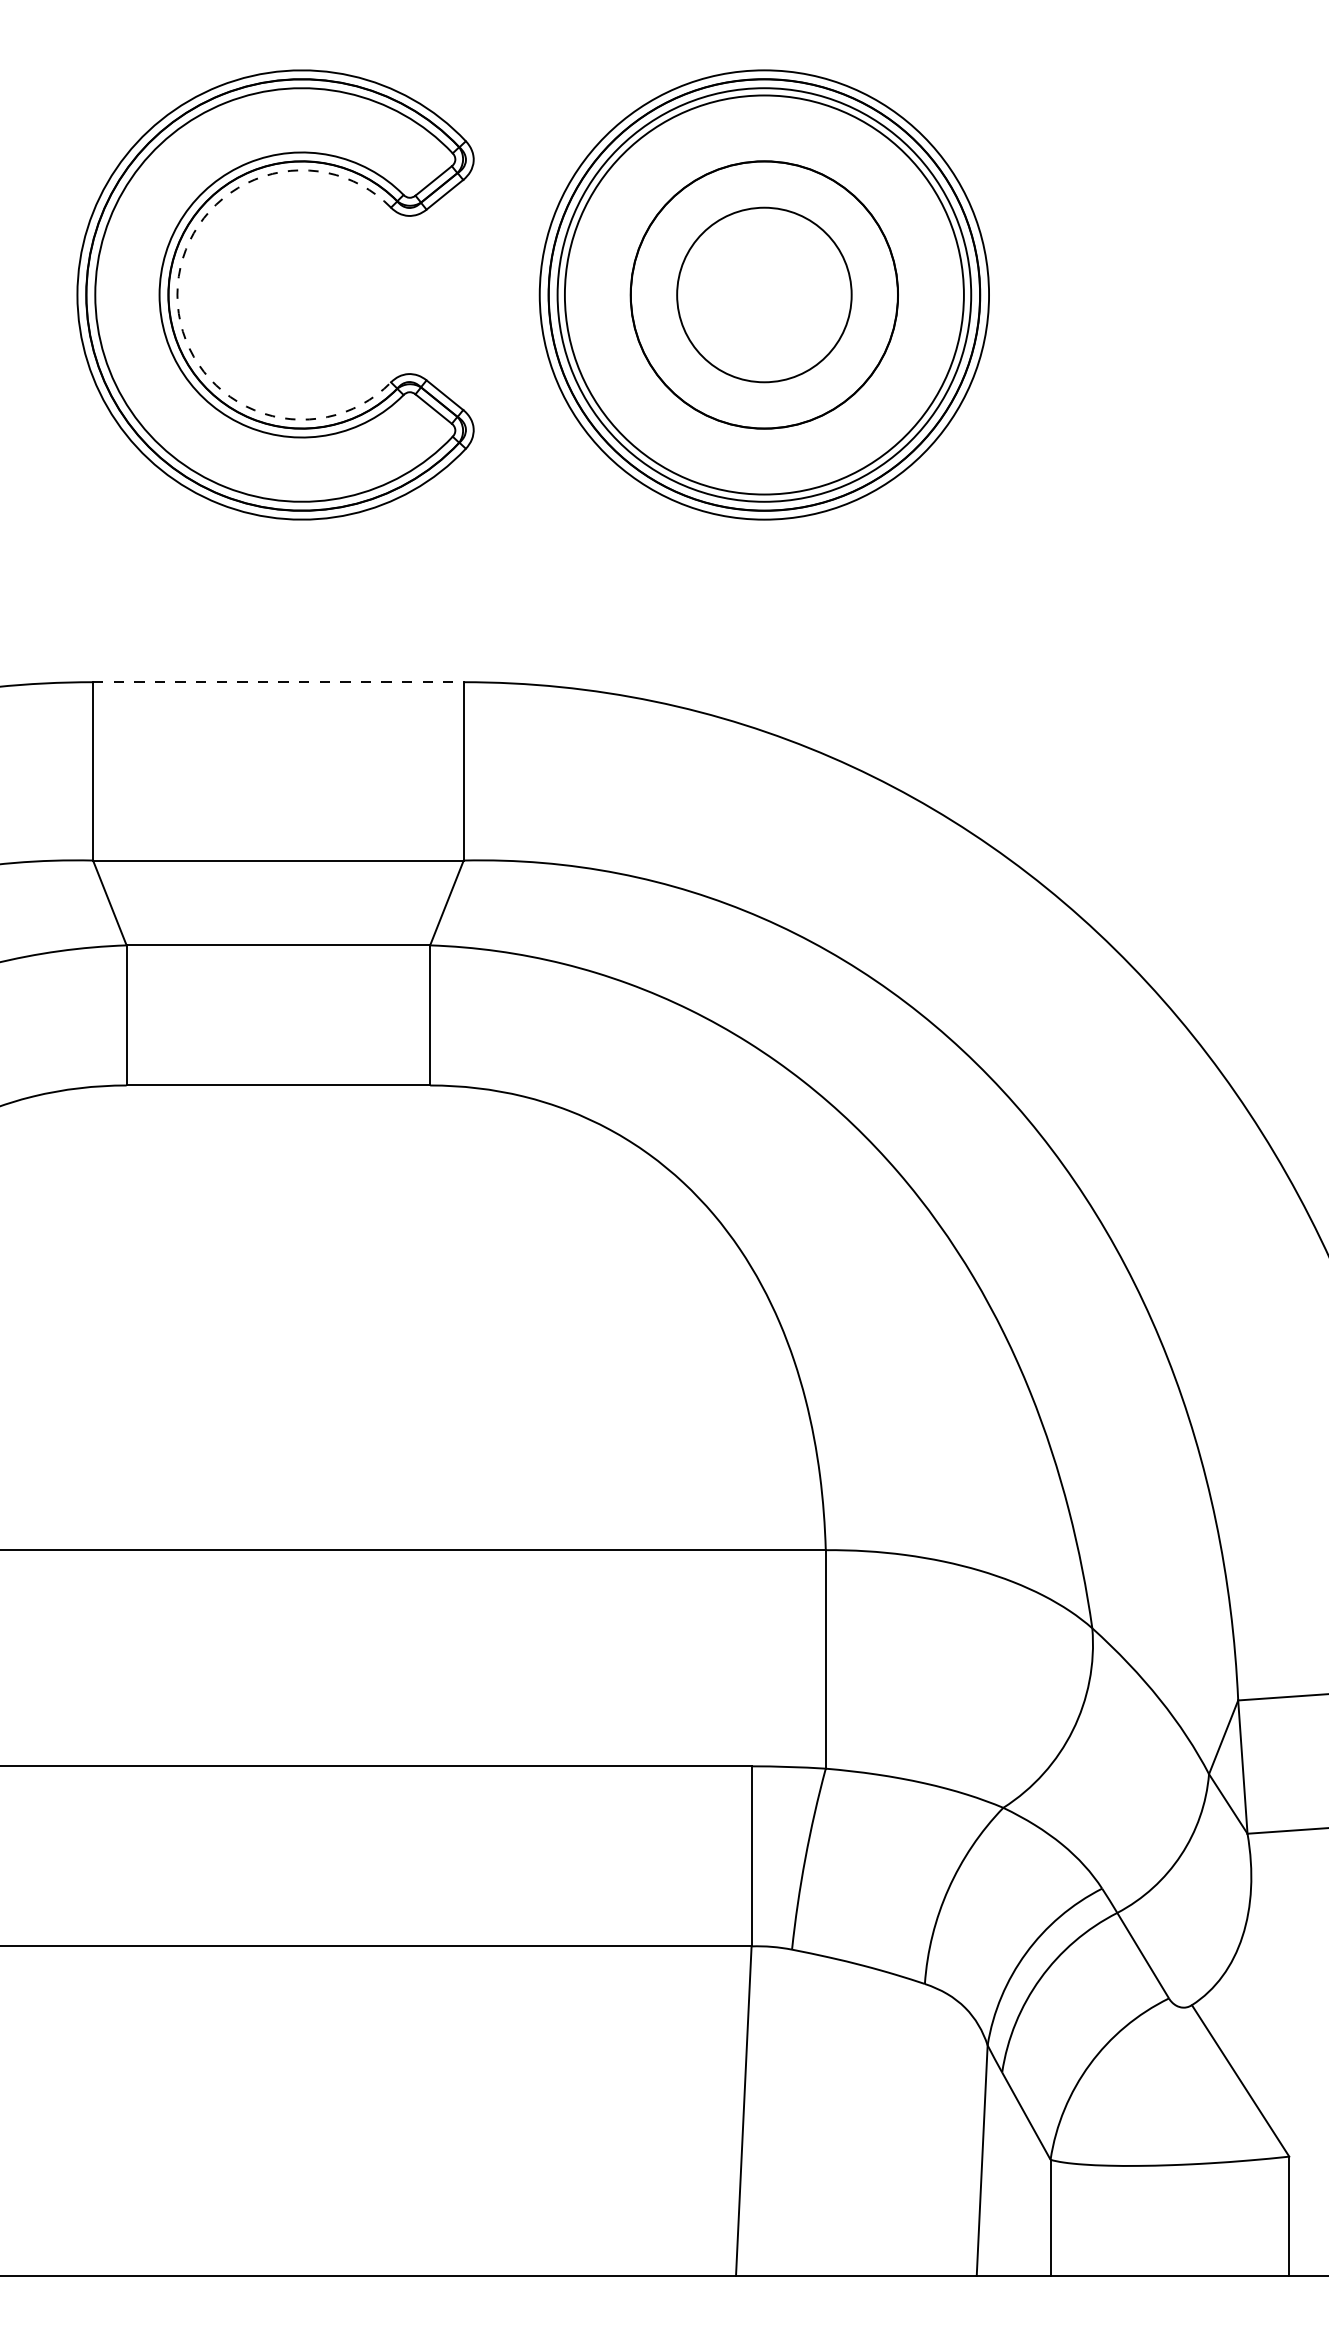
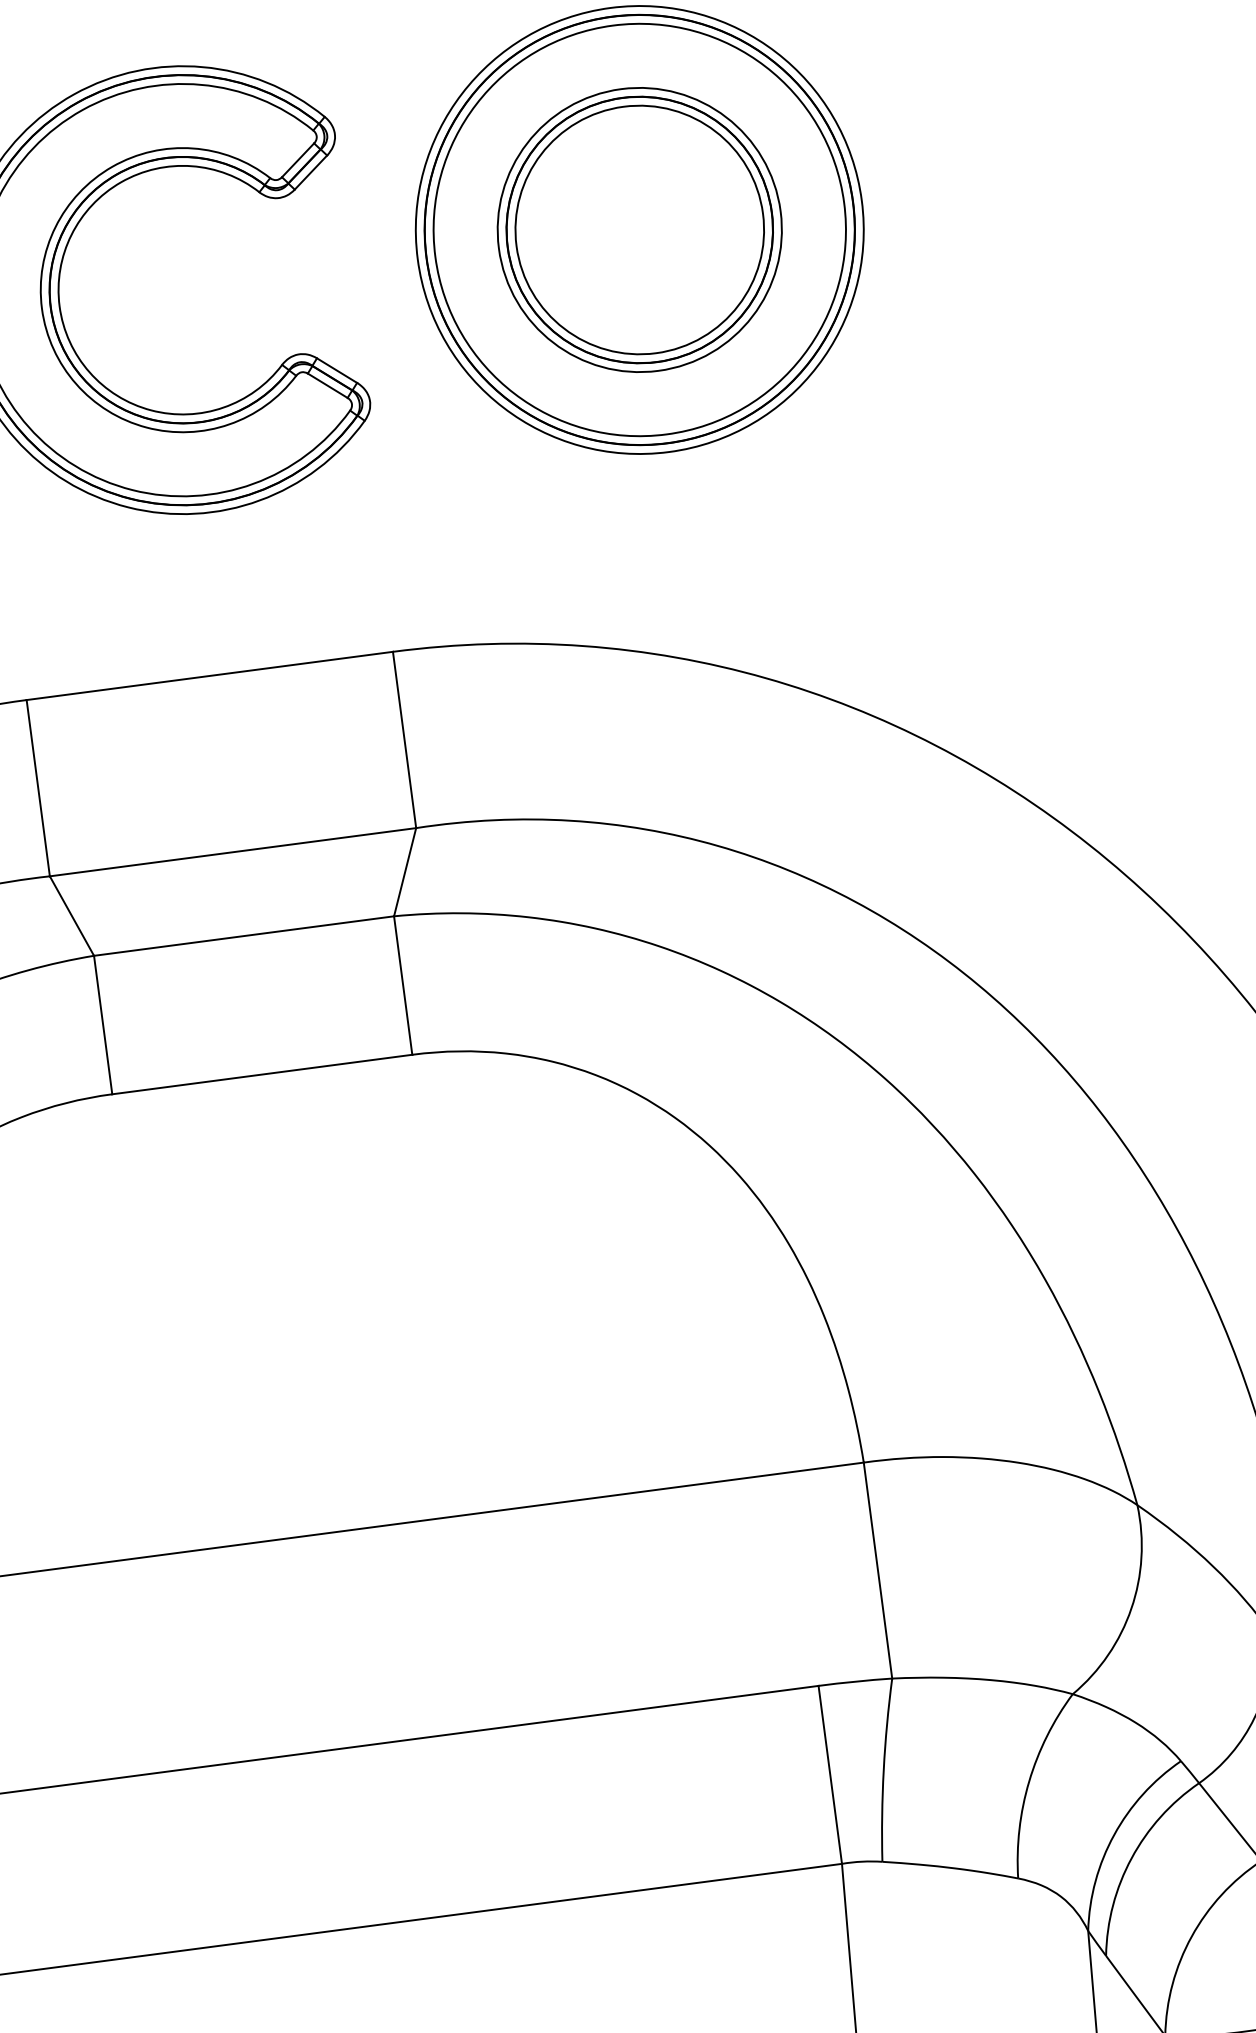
circle: (763, 294) -> (638, 229), size x0.71
circle: (764, 294) -> (639, 229), size x1.43
arc: (177, 295) -> (59, 306), dashed -> solid
line: (278, 682) -> (209, 676), dashed -> solid

